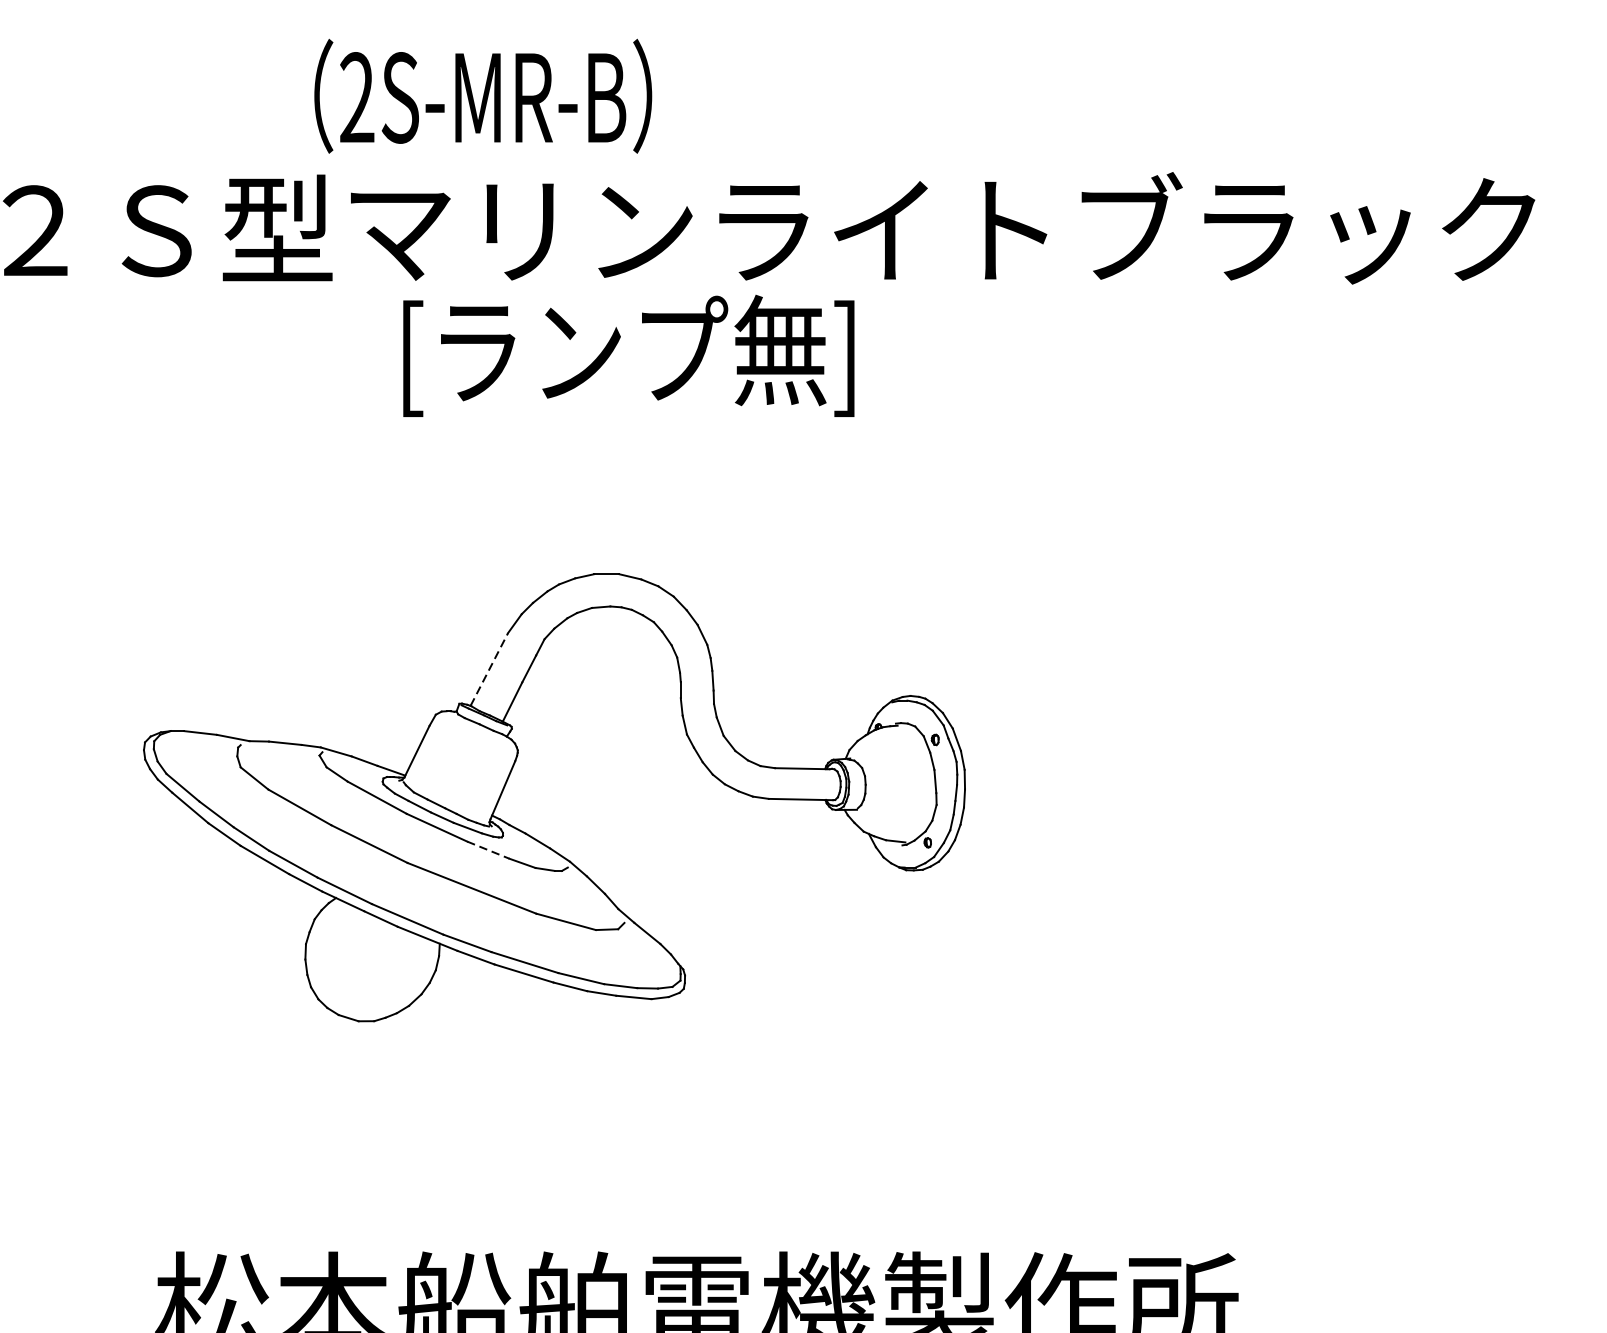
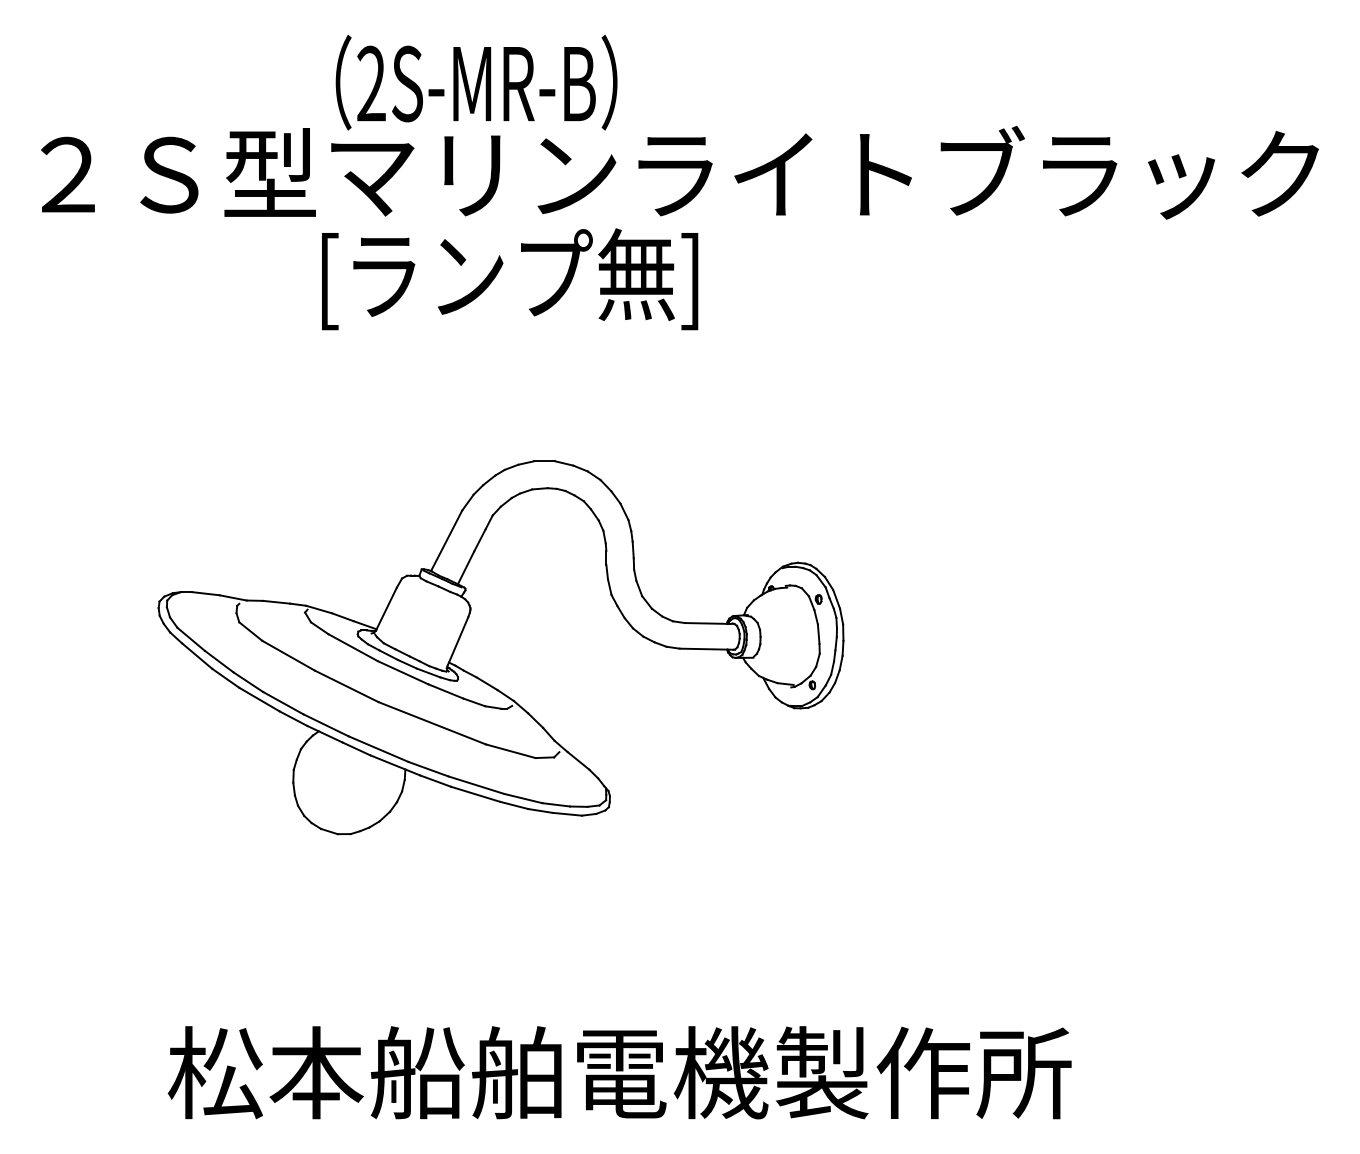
text: (483, 96) -> (476, 82), moved
text: (629, 356) -> (510, 279), moved
line: (489, 669) -> (446, 540), dashed -> solid
line: (489, 850) -> (446, 691), dashed -> solid

